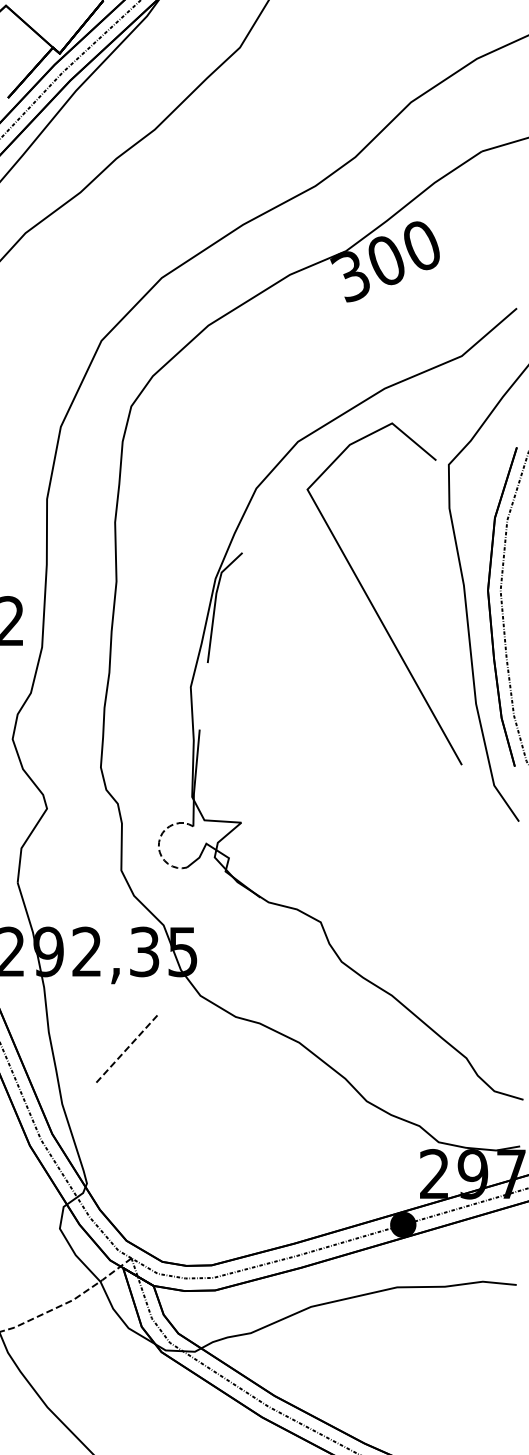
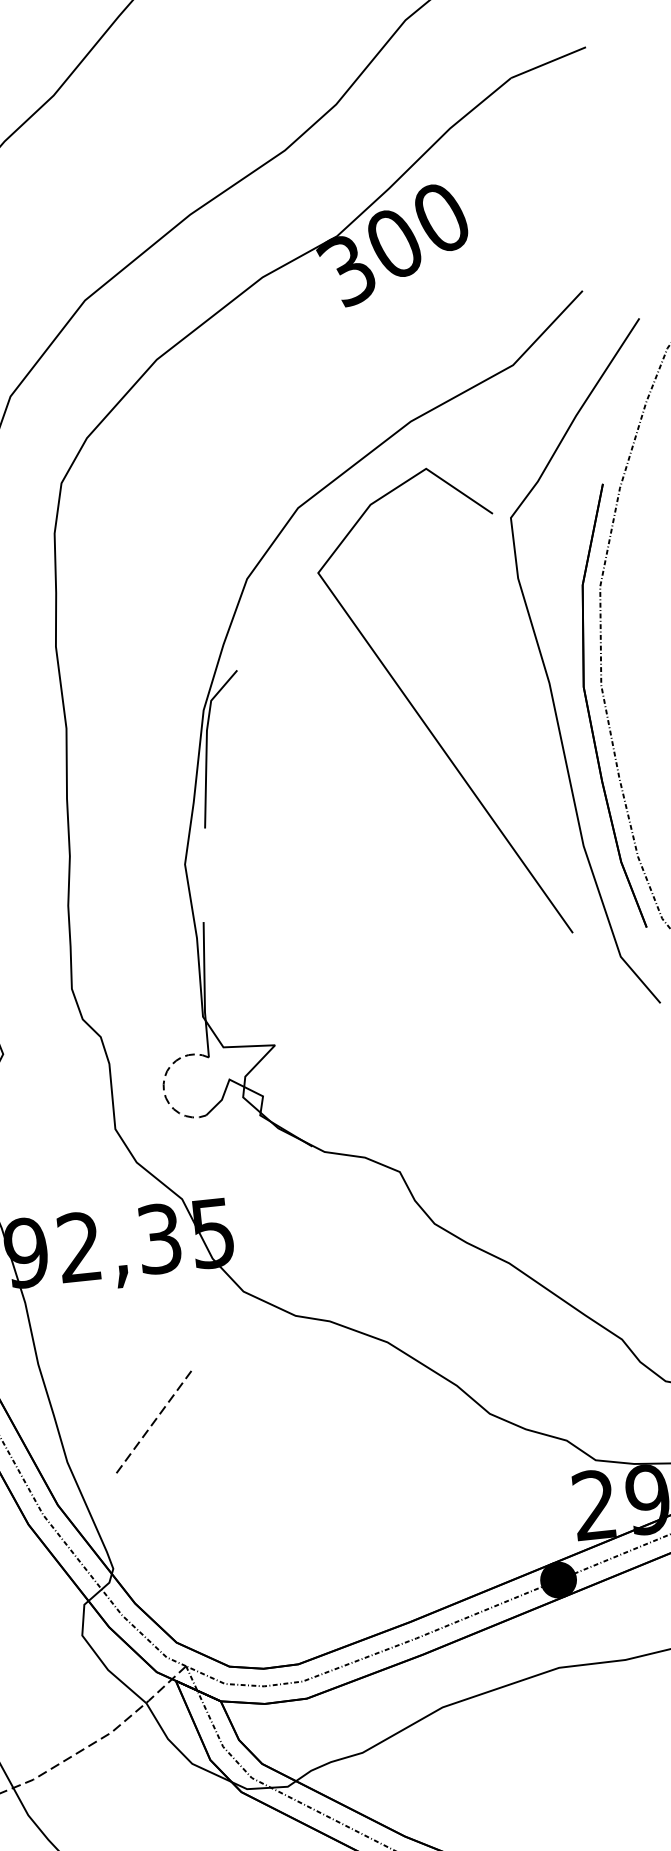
line: (126, 1048) -> (153, 1421), moved

